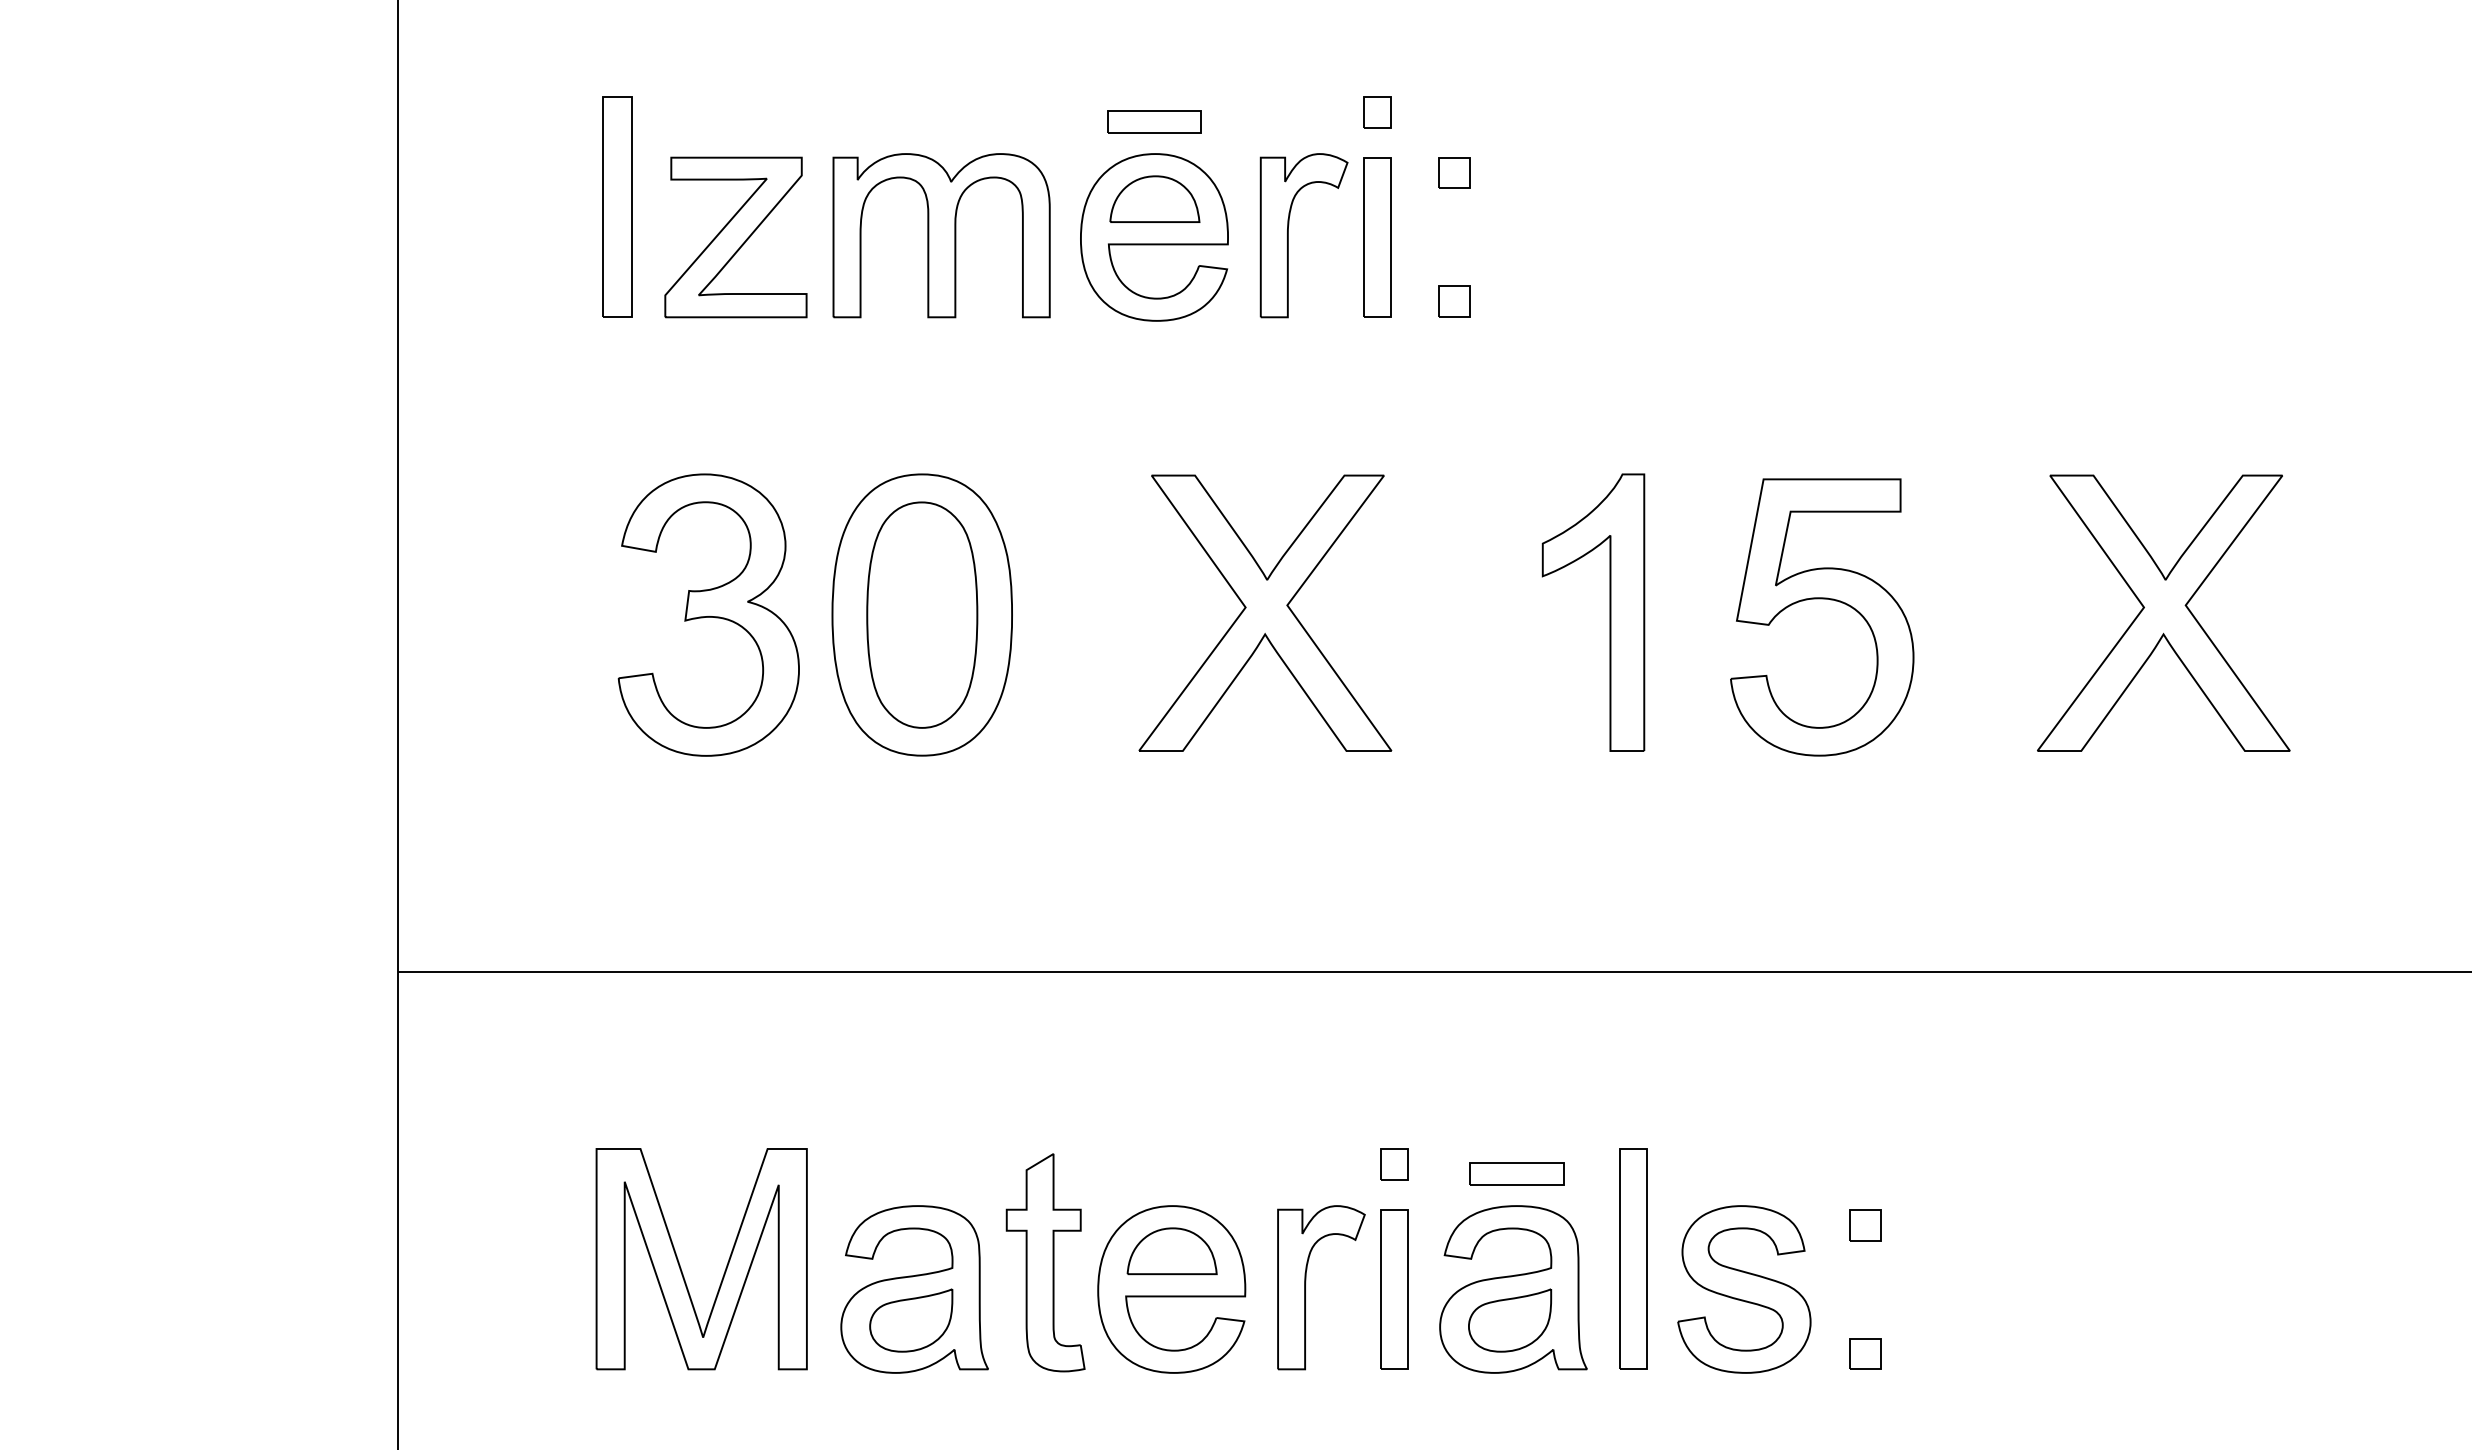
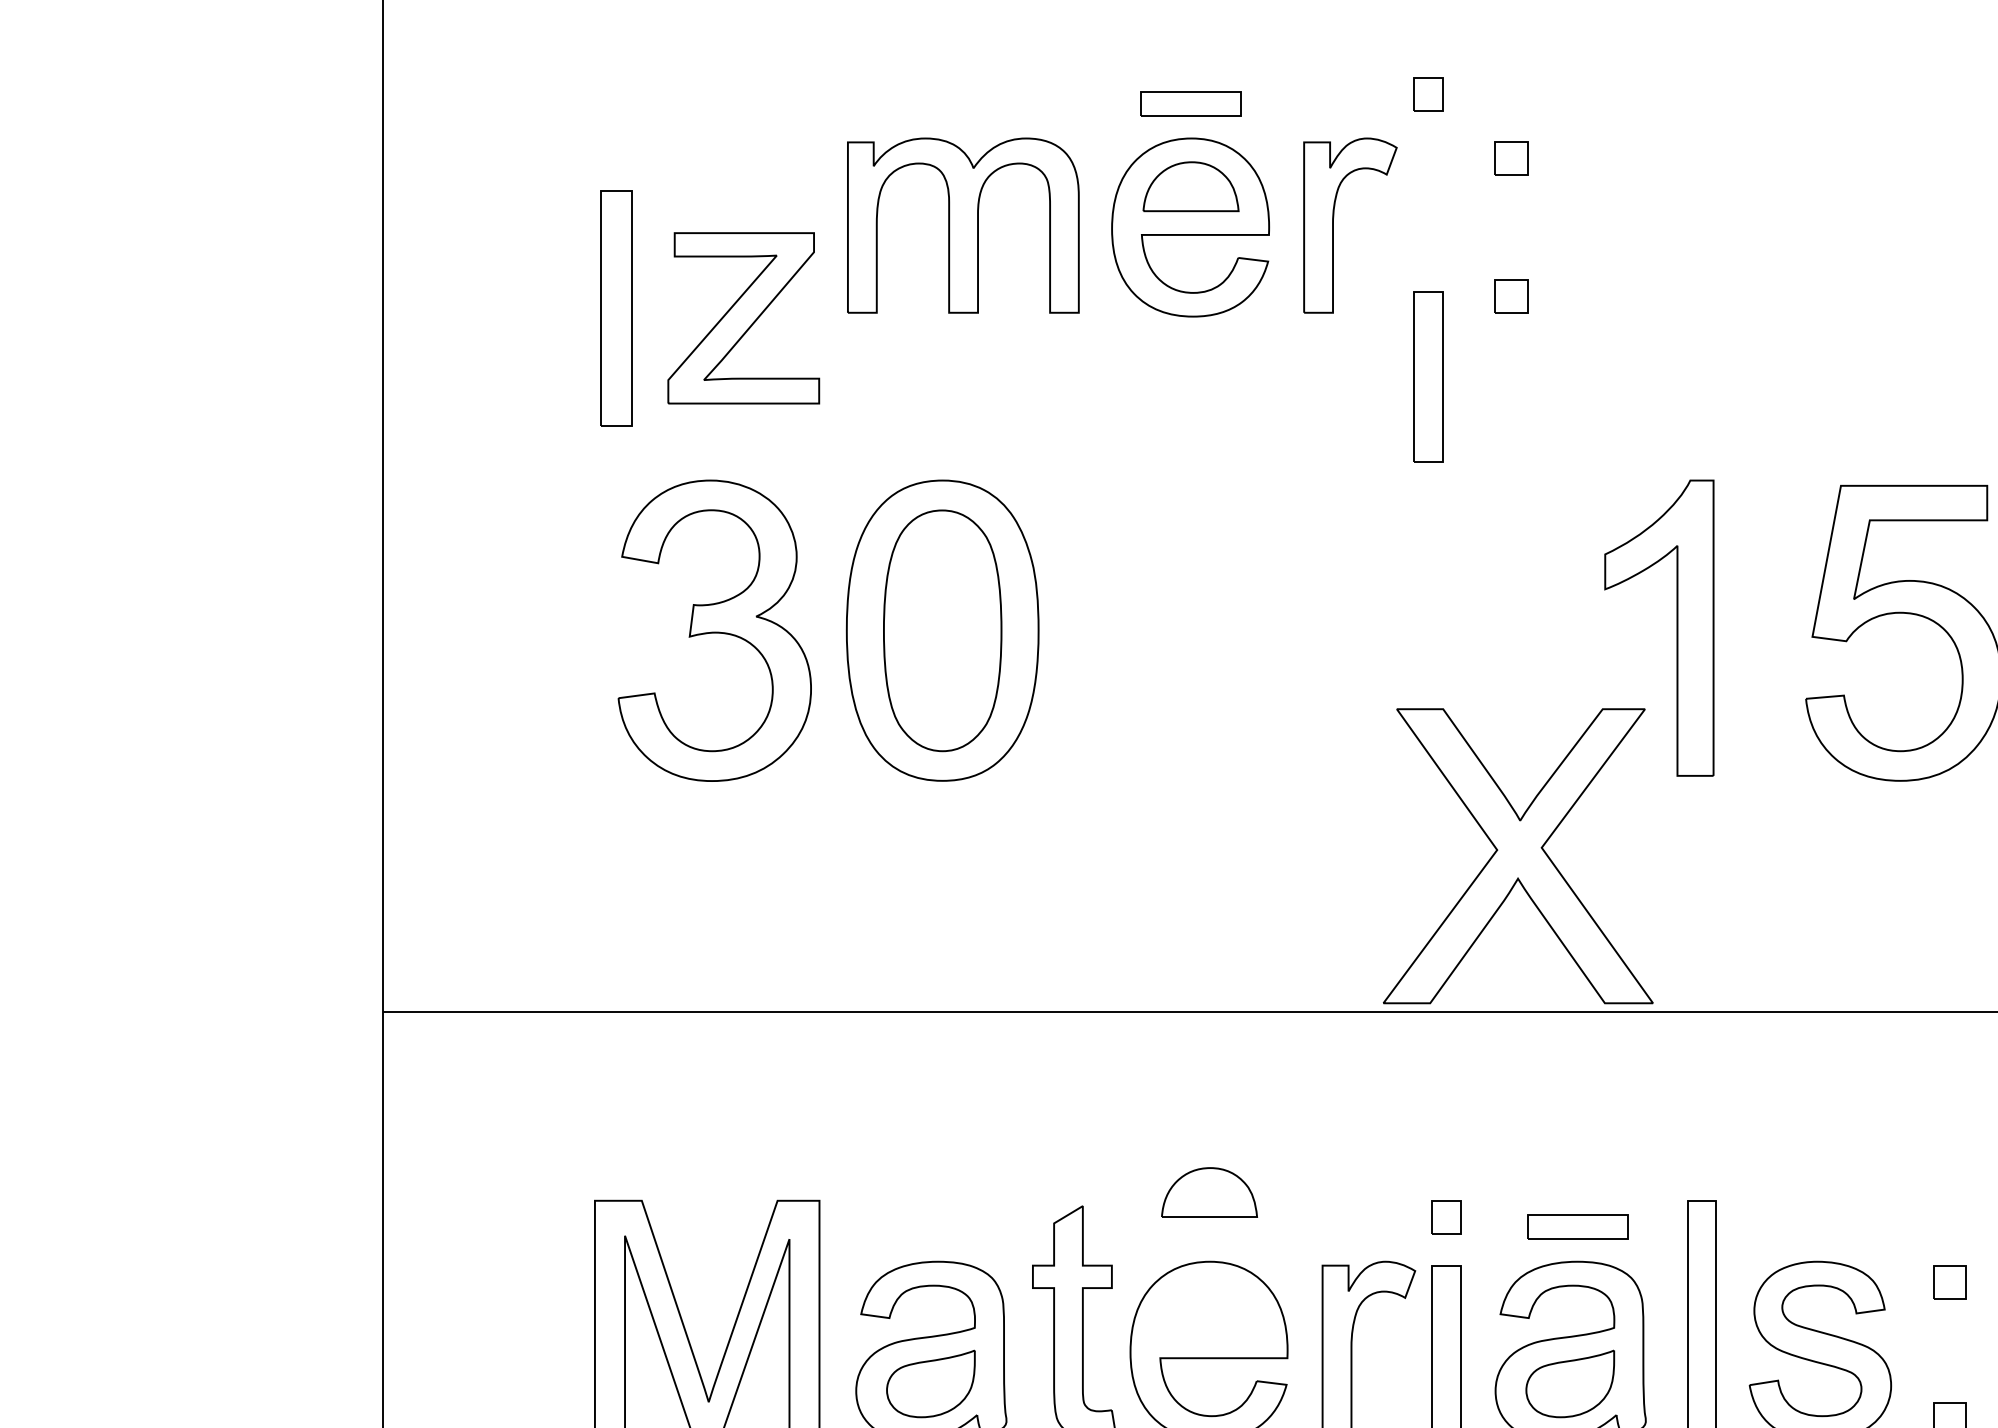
part: (617, 206) -> (617, 307), moved
part: (735, 237) -> (743, 318), moved
part: (1377, 237) -> (1428, 377), moved
part: (1265, 612) -> (1518, 855), moved
part: (1171, 1251) -> (1208, 1192), moved

